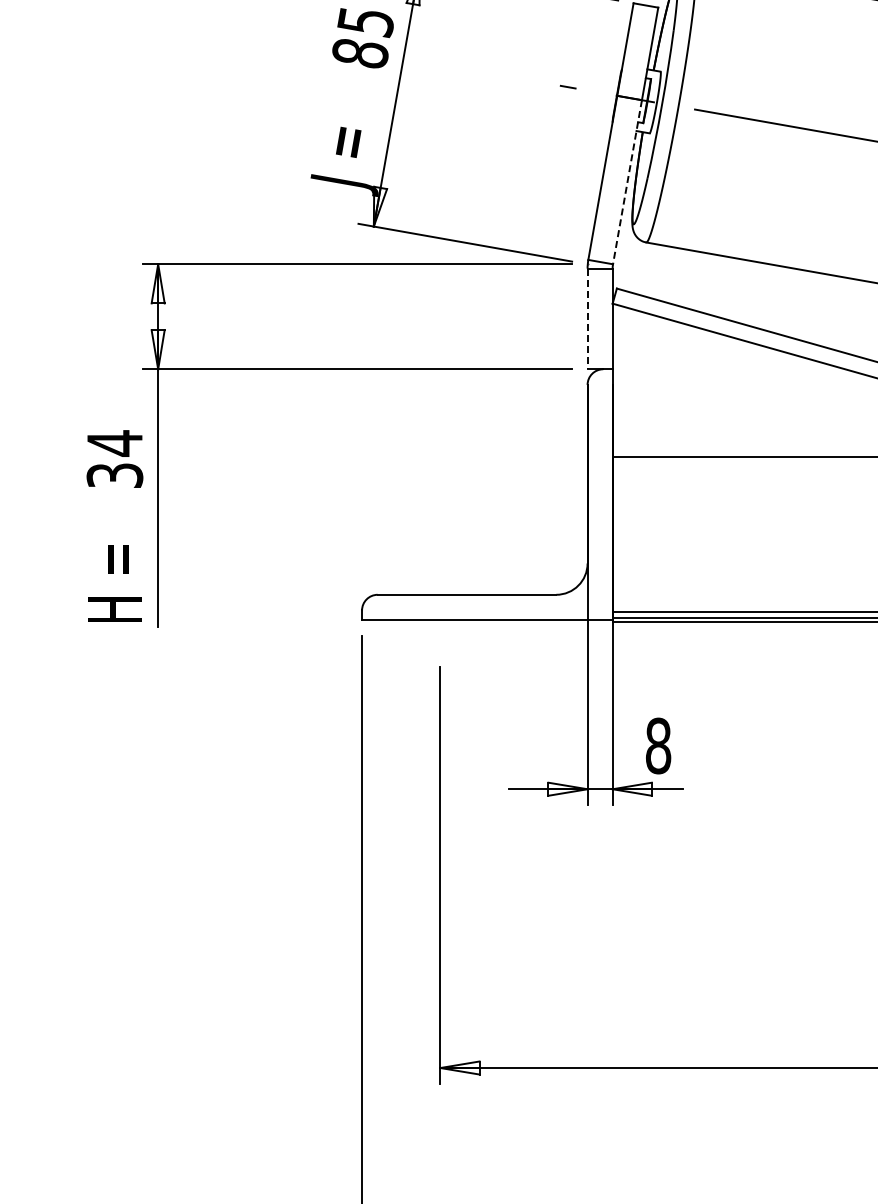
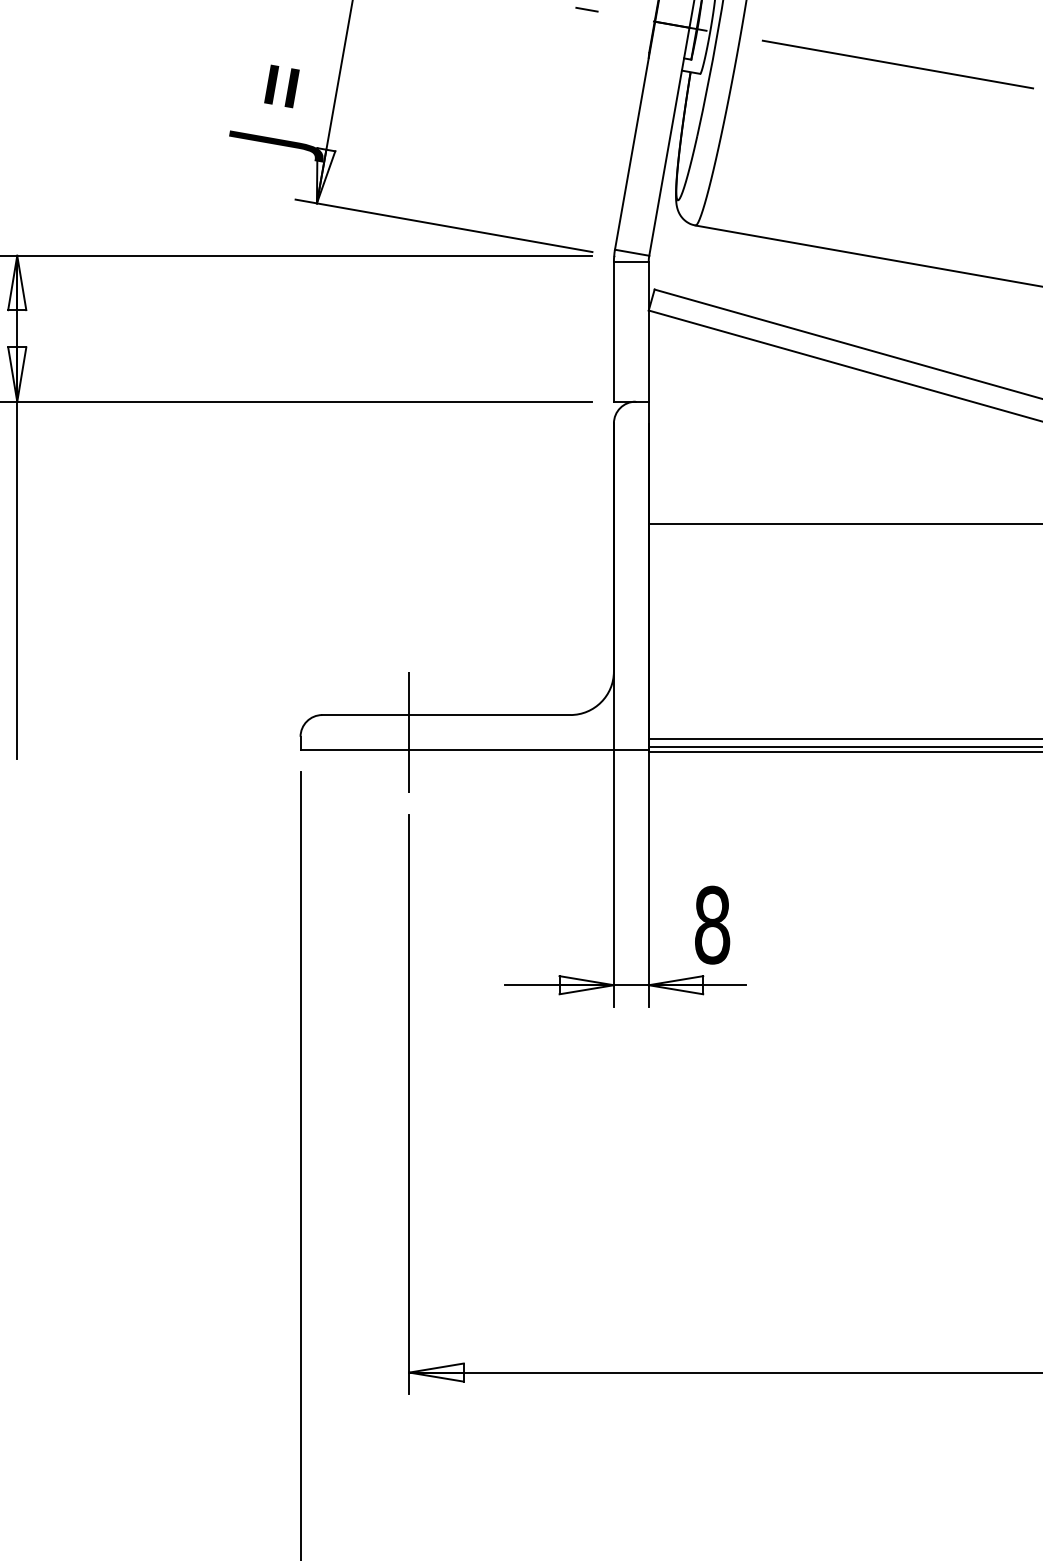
line: (627, 182) -> (669, 142), dashed -> solid
line: (587, 319) -> (613, 332), dashed -> solid
line: (440, 607) -> (409, 732), added

